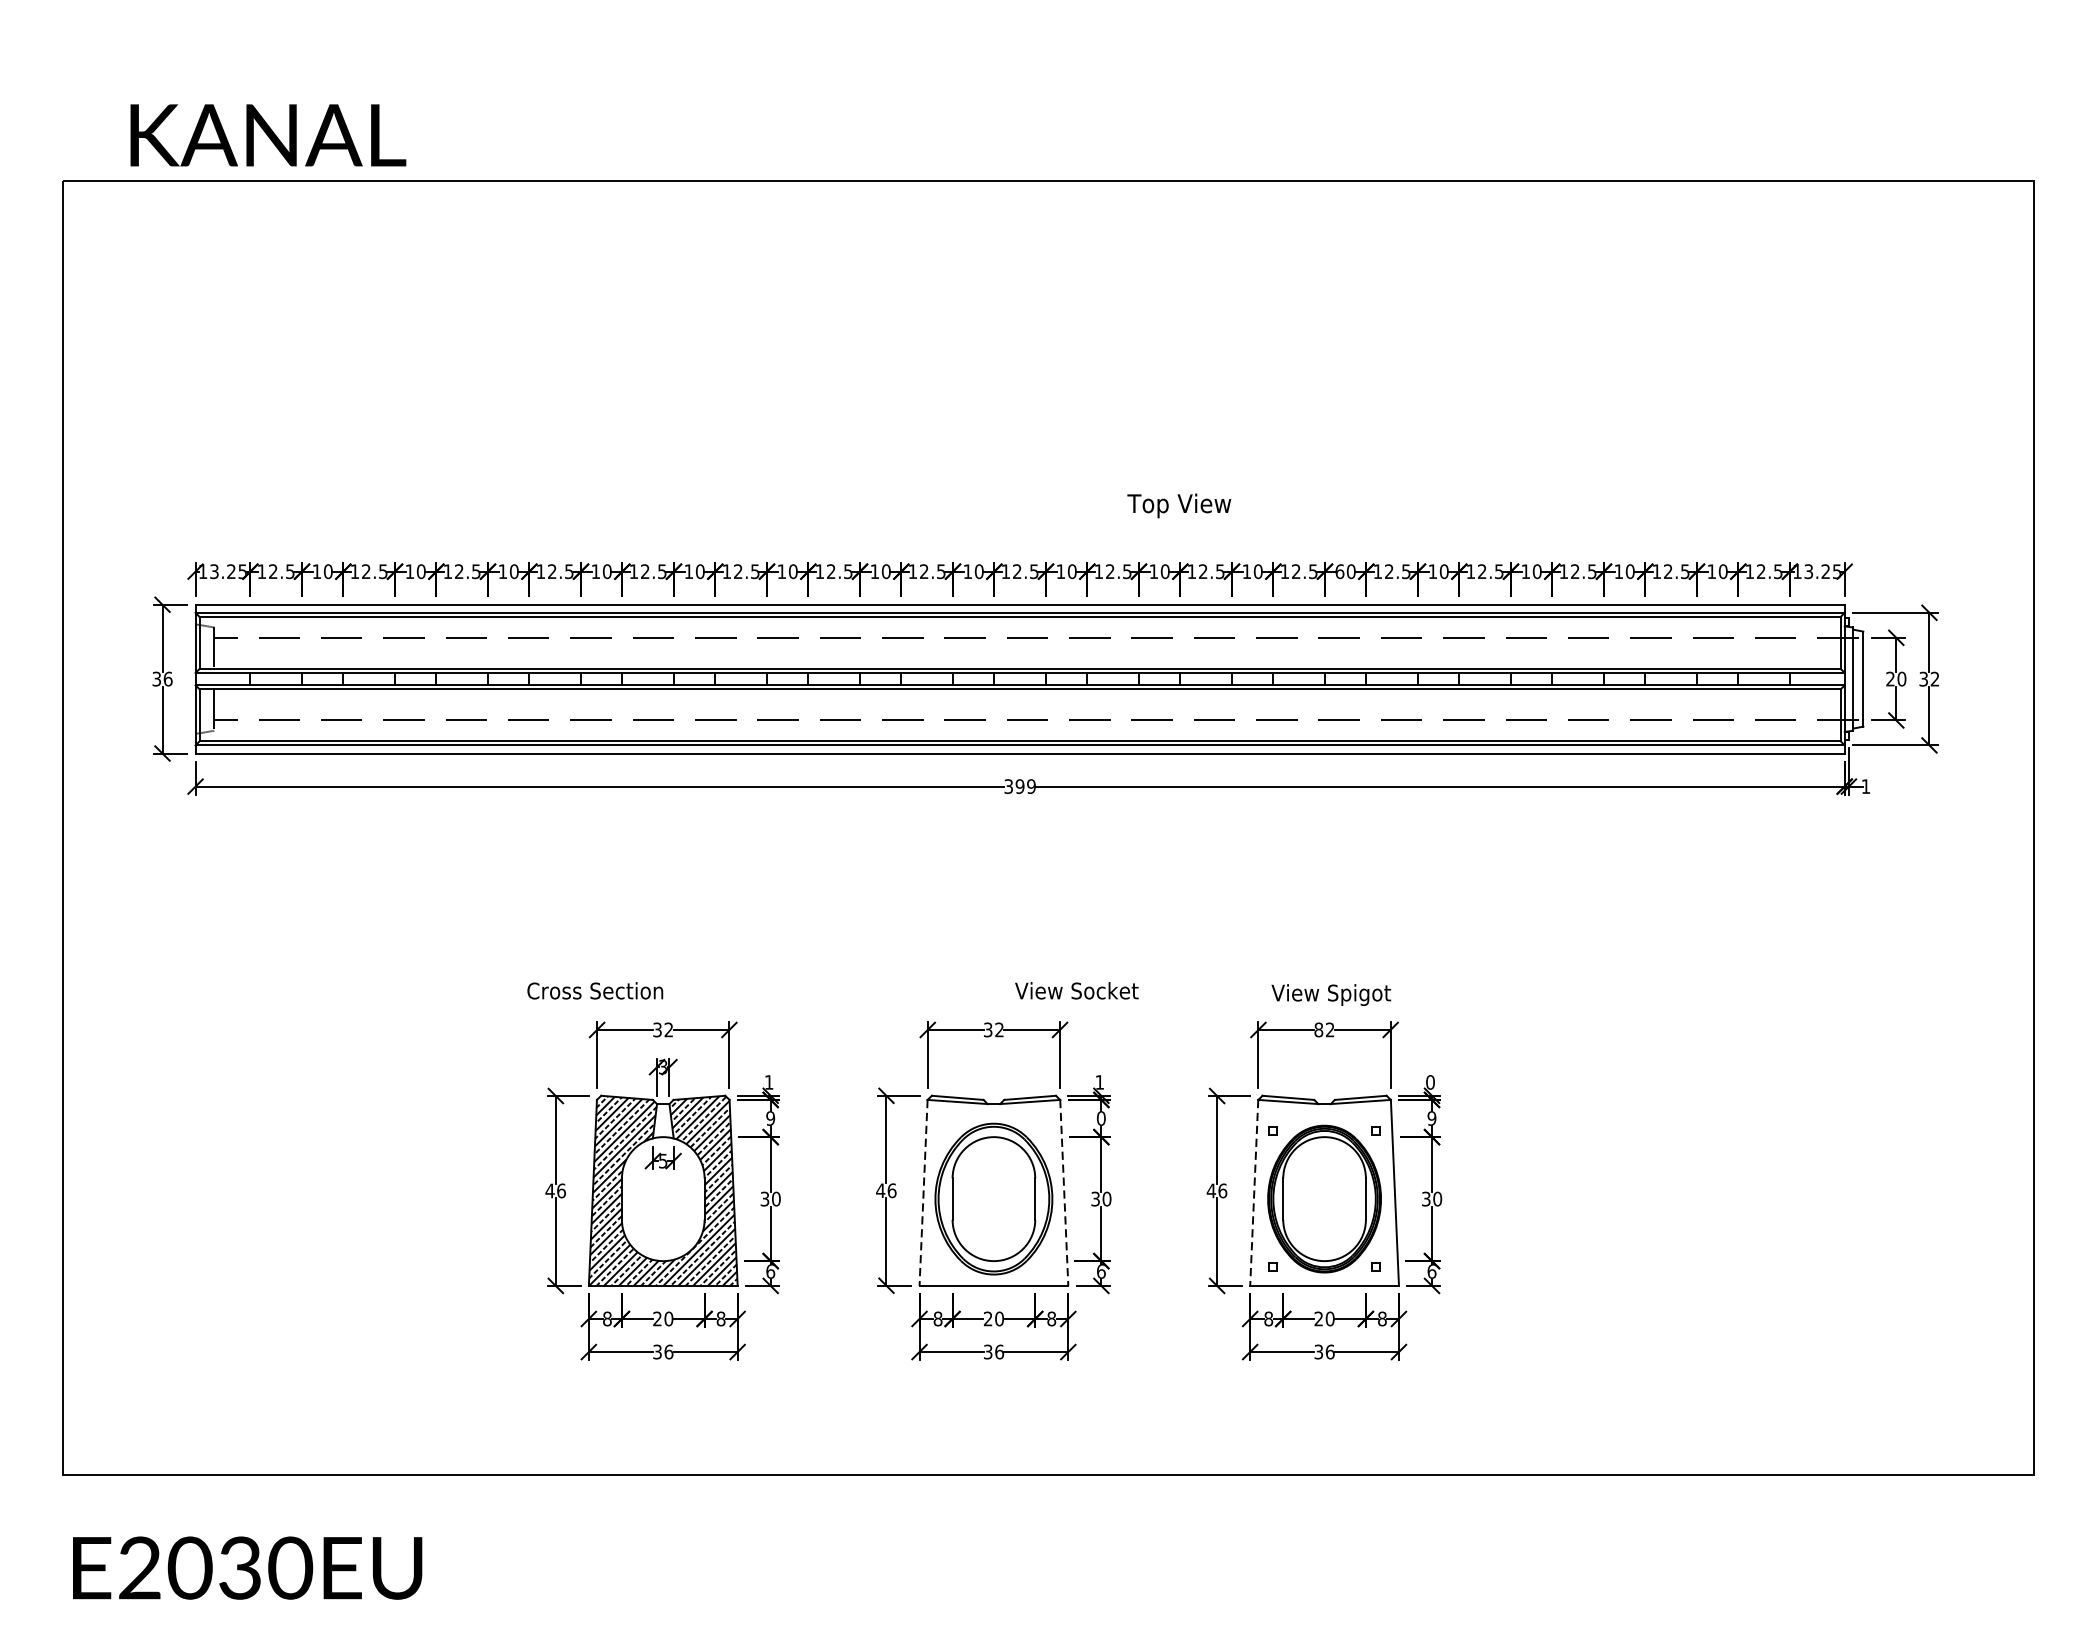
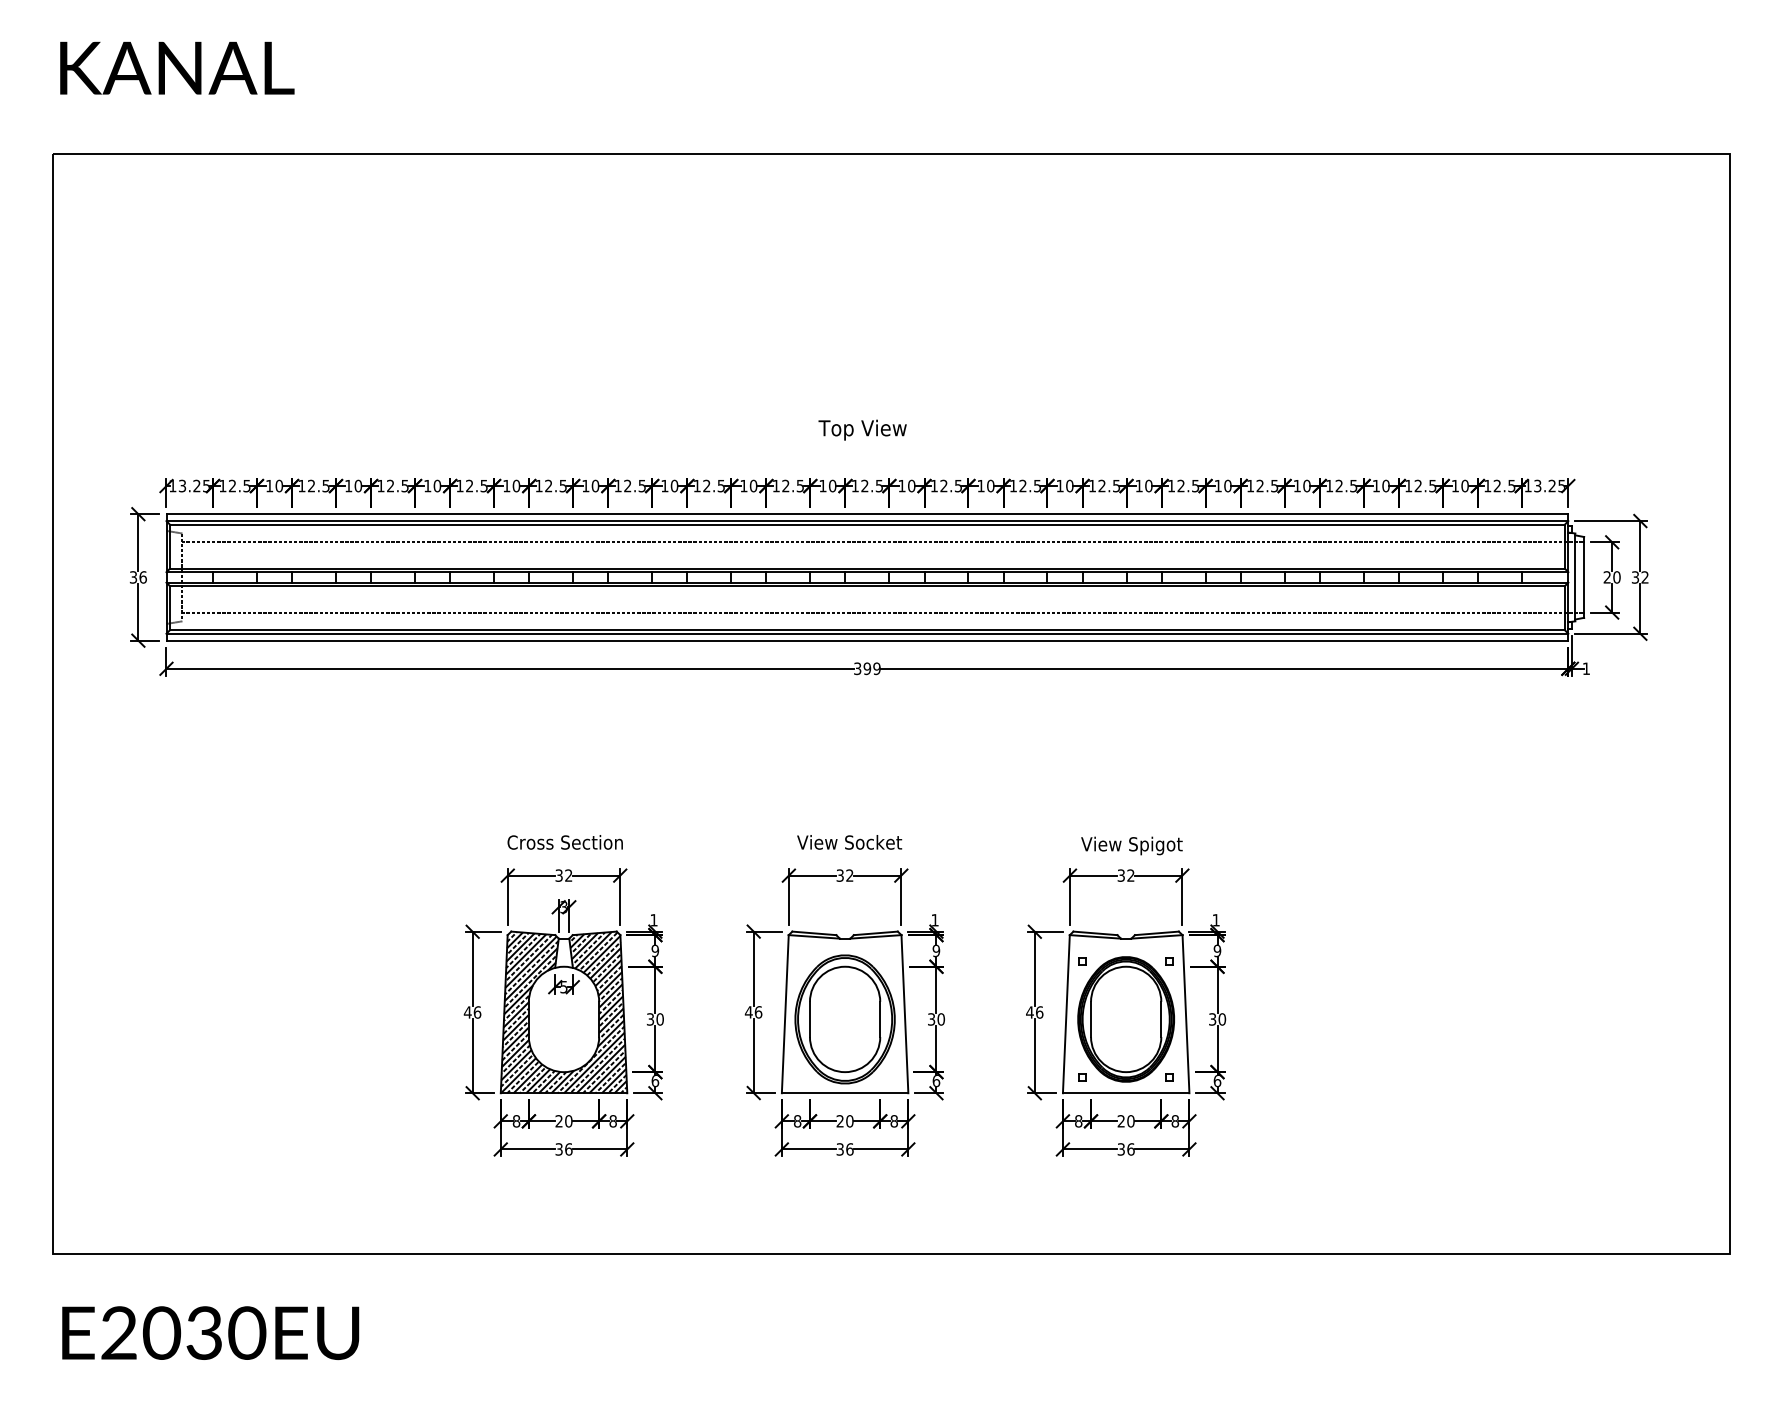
text: (268, 134) -> (177, 67), moved
text: (1179, 505) -> (862, 429), moved
text: (1340, 570) -> (1139, 485), 60 -> 10
text: (594, 990) -> (564, 842), moved
text: (1076, 990) -> (849, 842), moved
text: (1319, 1029) -> (1121, 875), 82 -> 32
text: (1429, 1082) -> (1215, 920), 0 -> 1
text: (1100, 1119) -> (935, 951), 0 -> 9
line: (923, 1193) -> (785, 1014), dashed -> solid
line: (1063, 1193) -> (904, 1014), dashed -> solid
line: (1254, 1193) -> (1066, 1014), dashed -> solid

